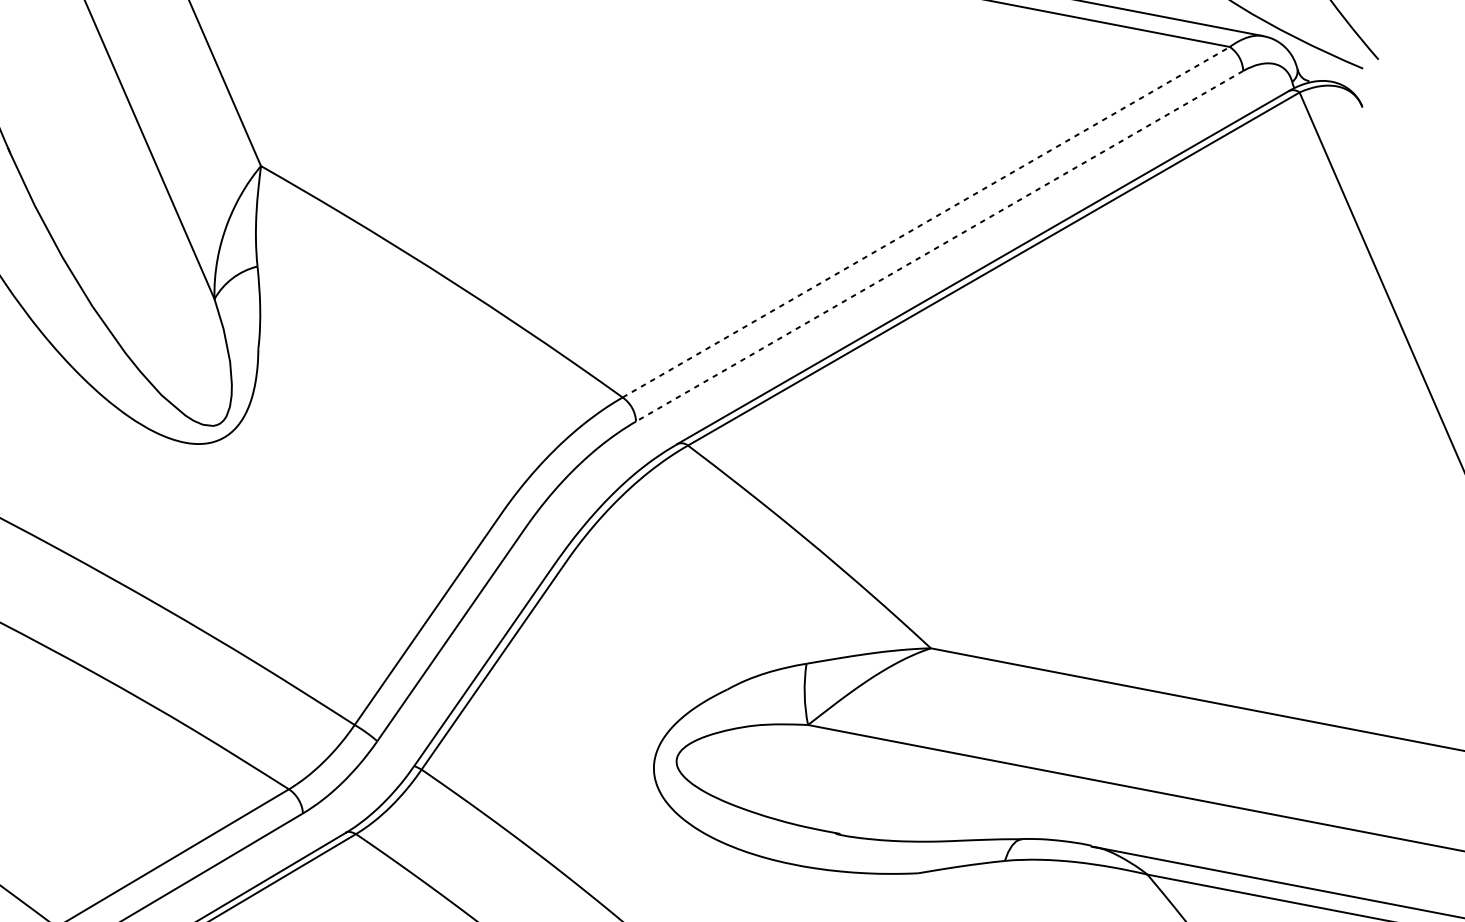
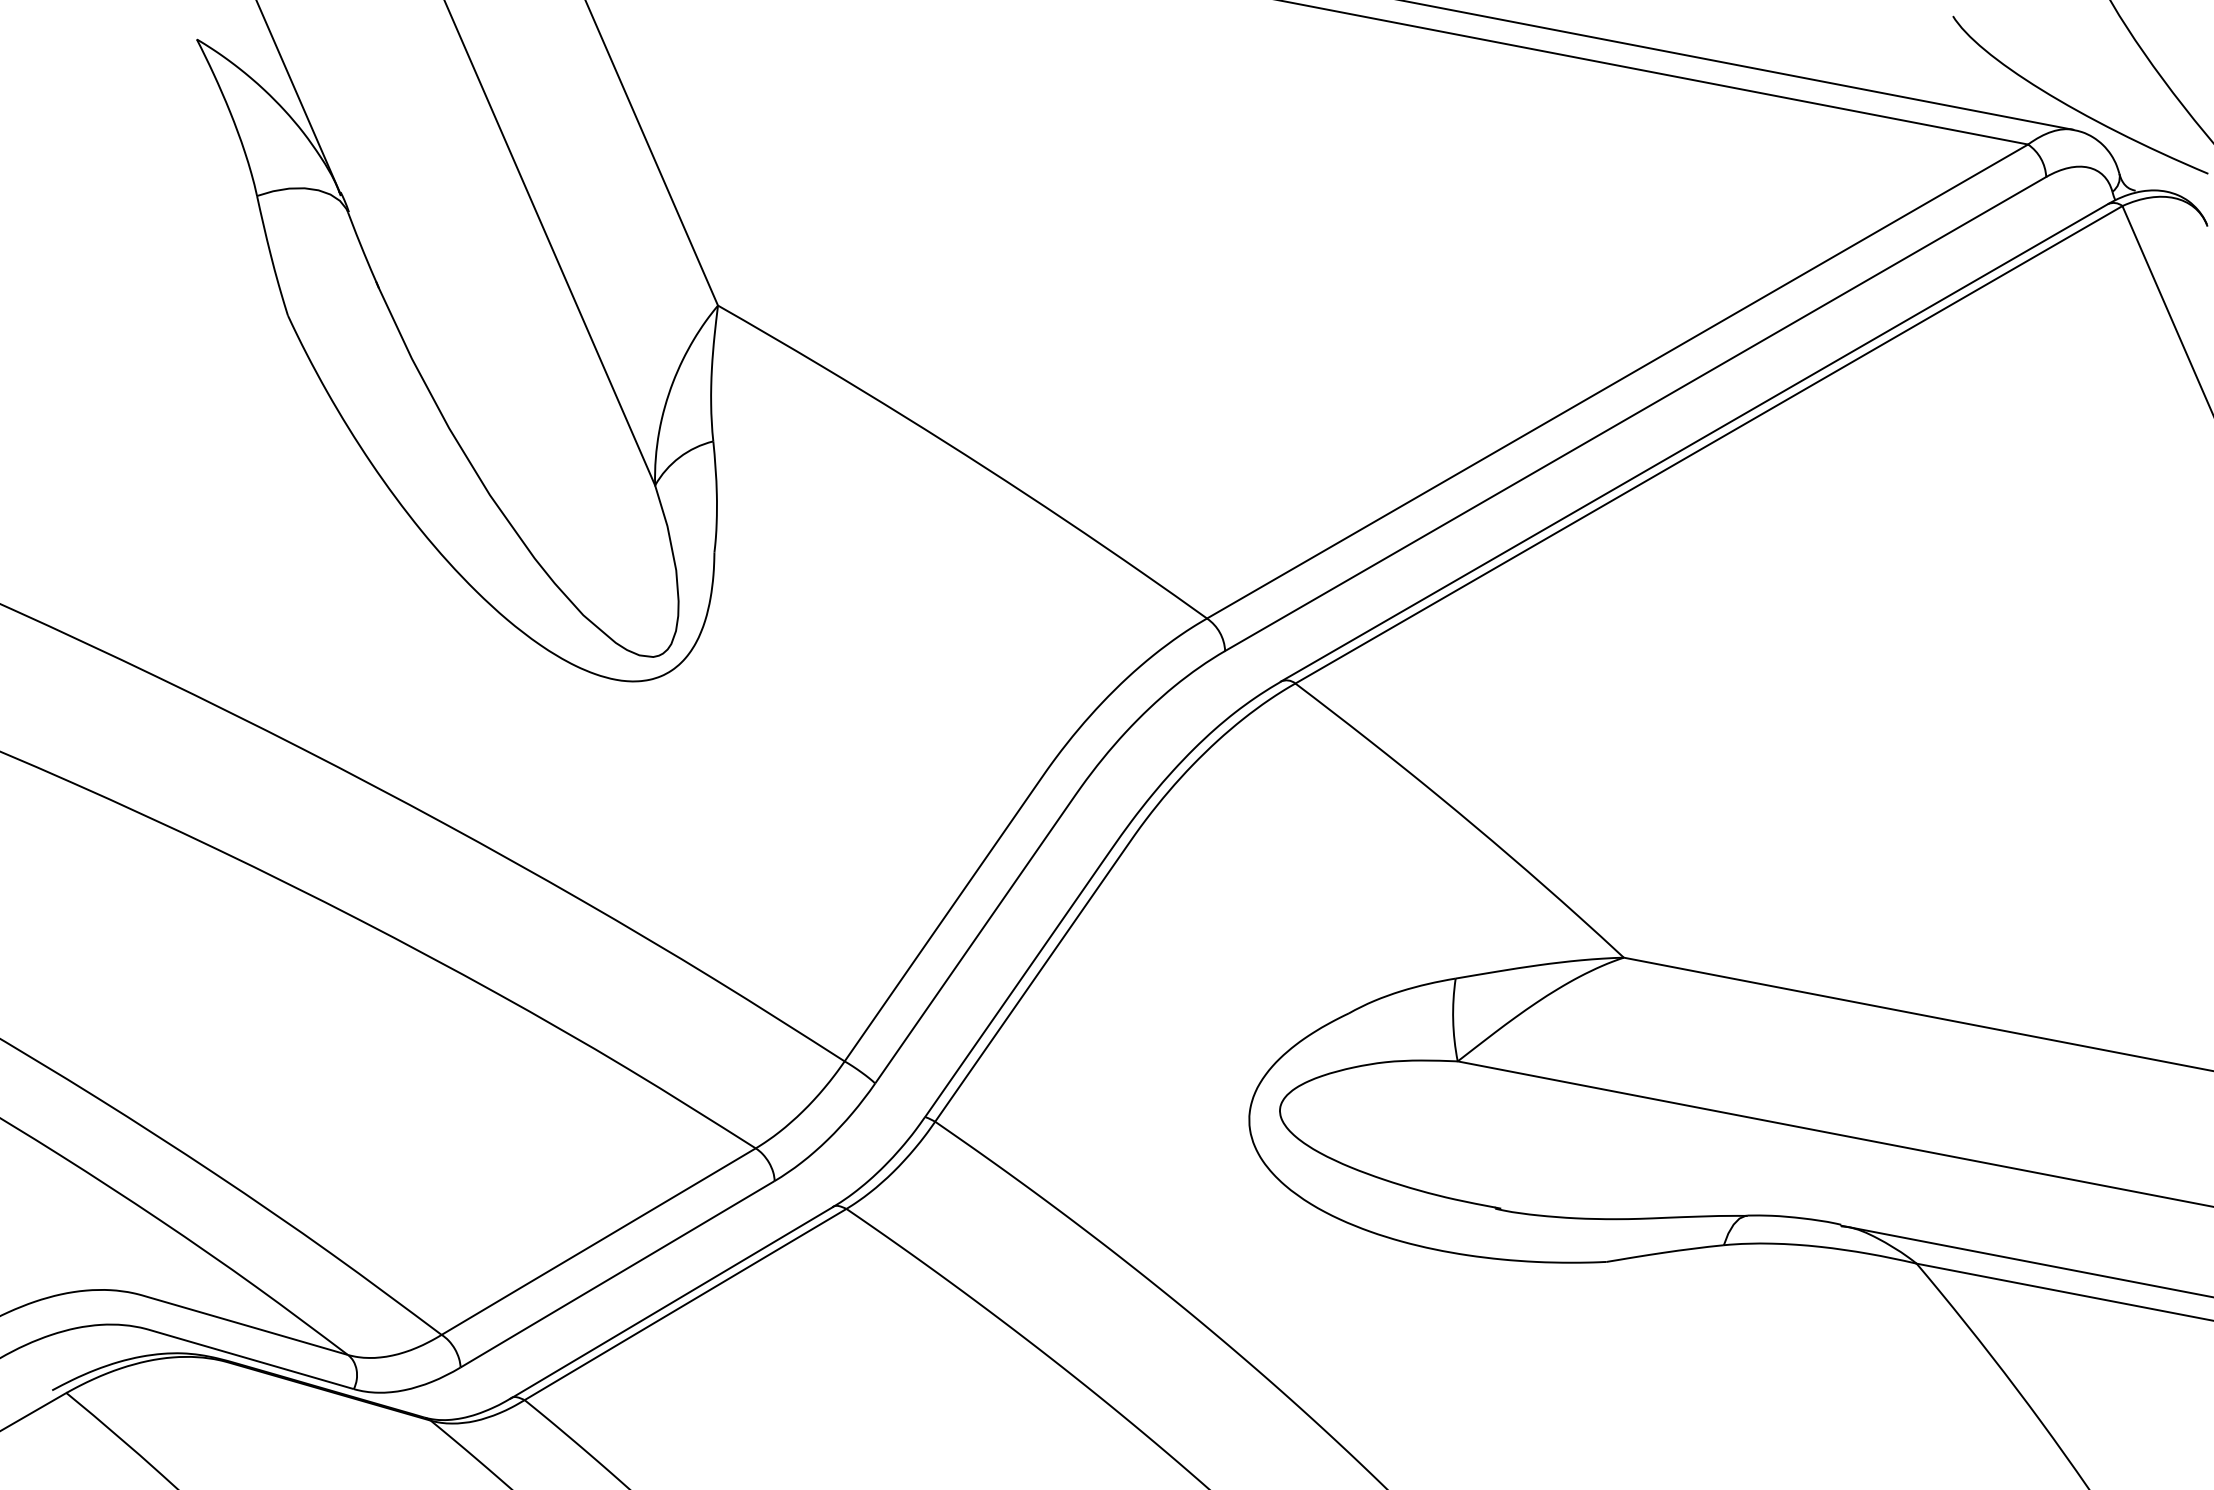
line: (926, 222) -> (1618, 381), dashed -> solid
line: (939, 246) -> (1635, 414), dashed -> solid

